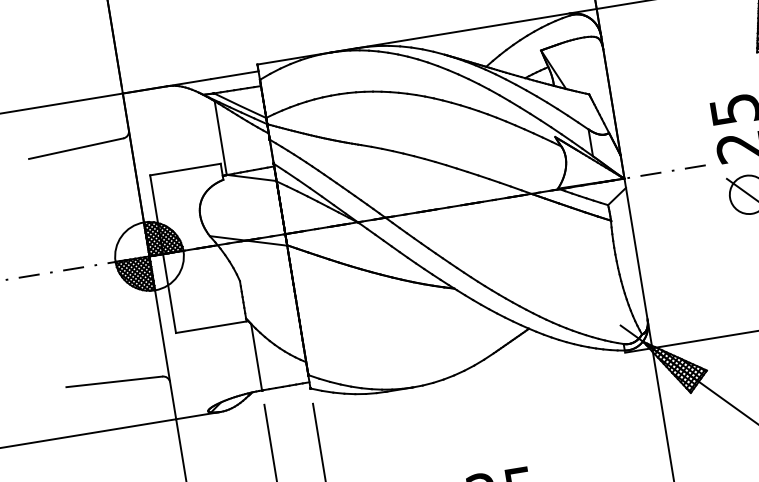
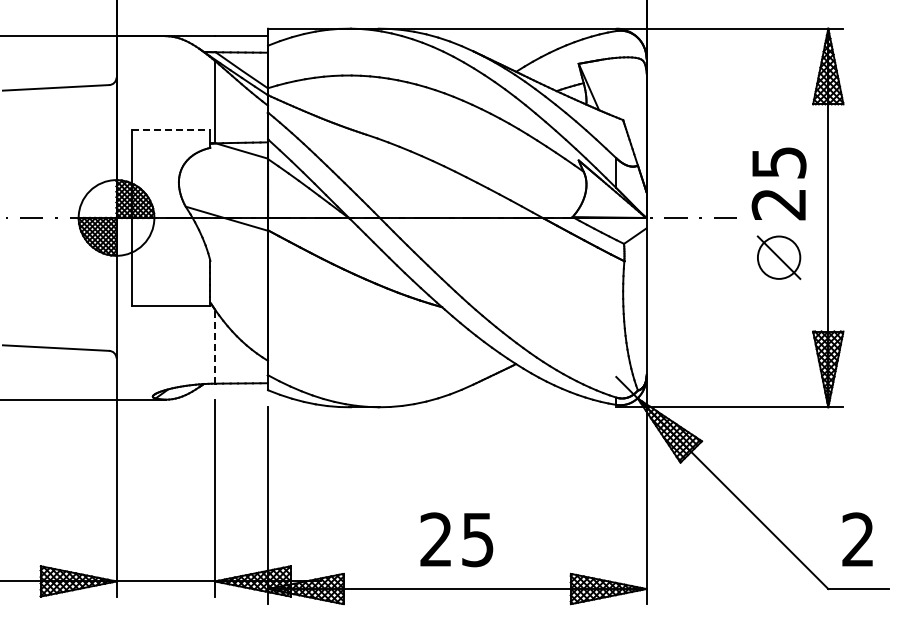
line: (185, 169) -> (171, 130), solid -> dashed
line: (256, 357) -> (214, 346), solid -> dashed

